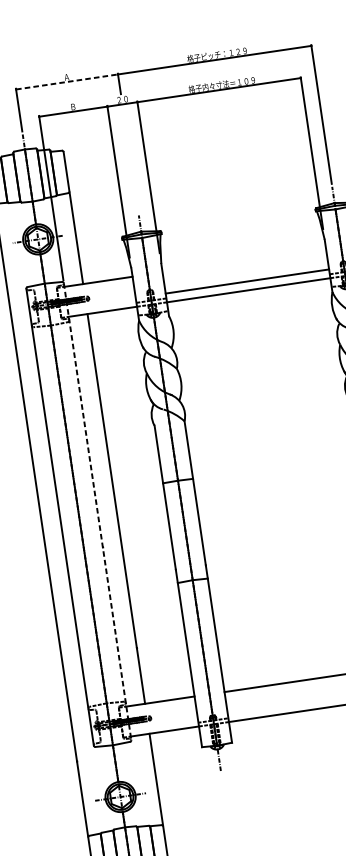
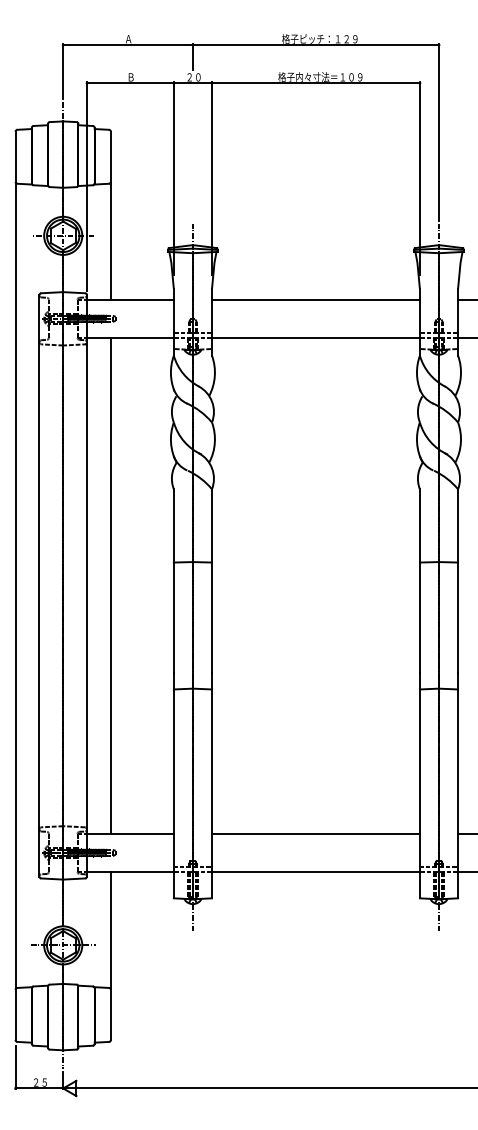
line: (67, 82) -> (128, 45), dashed -> solid
line: (247, 281) -> (315, 299), moved
line: (97, 511) -> (87, 585), dashed -> solid

